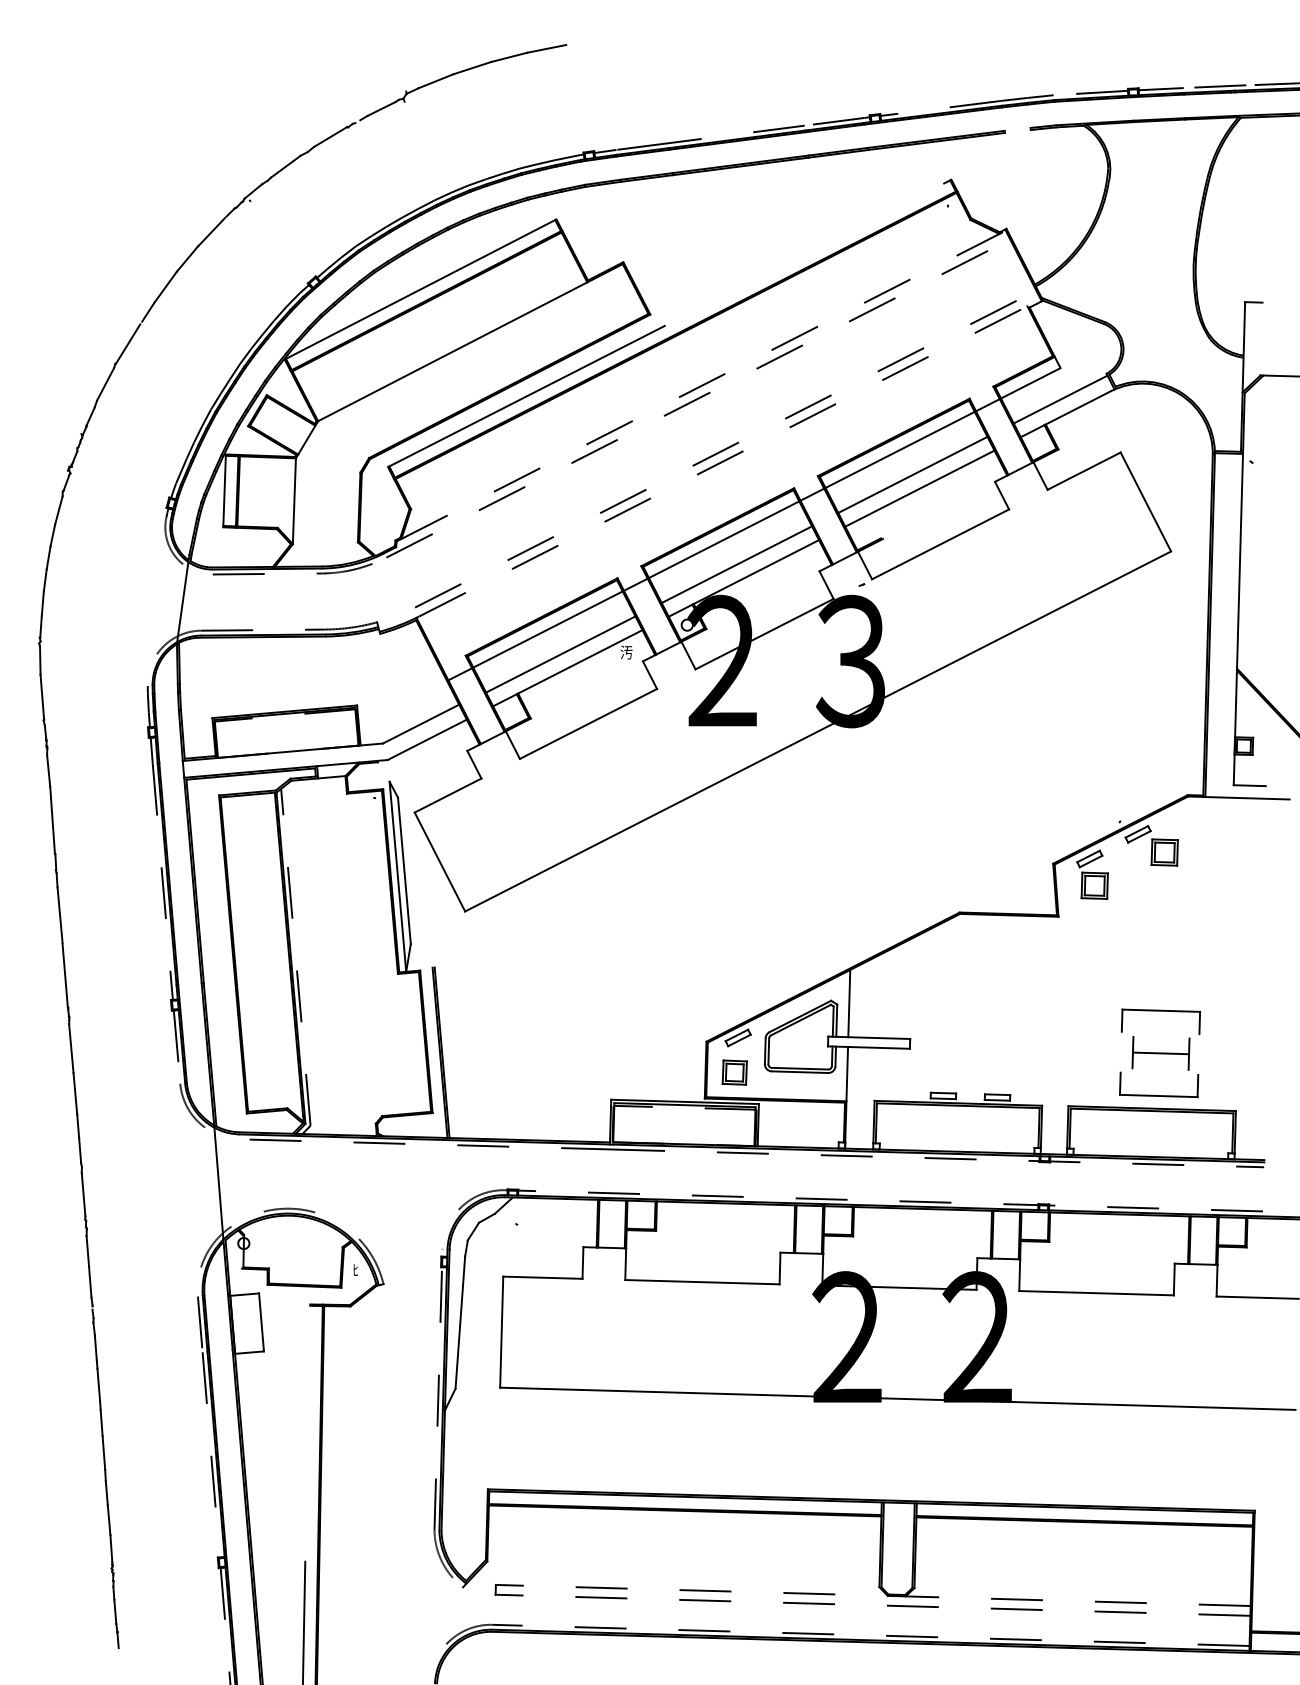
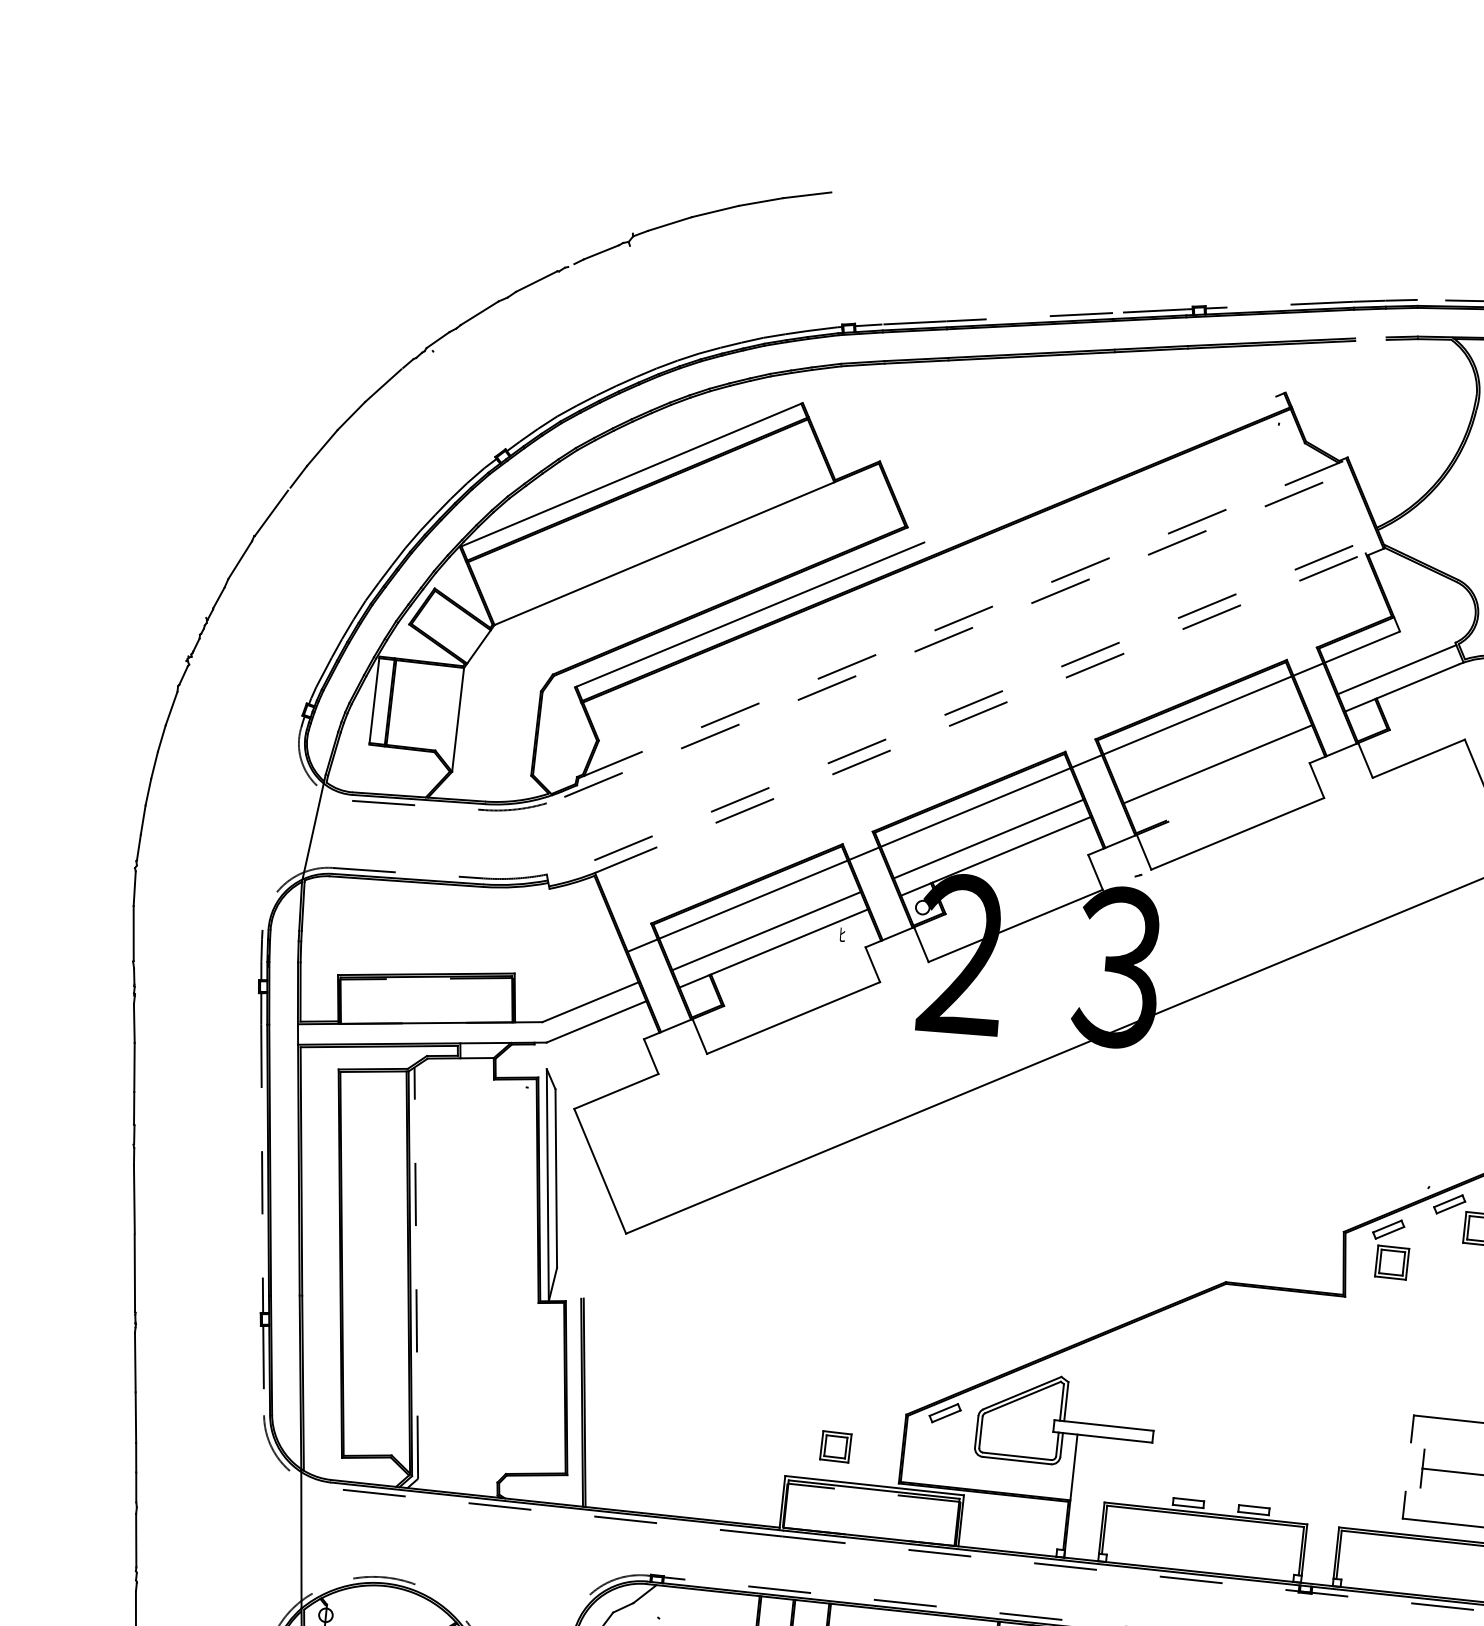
line: (912, 474) -> (1210, 746), removed
text: (626, 652) -> (846, 934), 汚 -> ﾋ
line: (849, 1003) -> (1083, 1381), removed
part: (734, 1072) -> (835, 1446), moved

